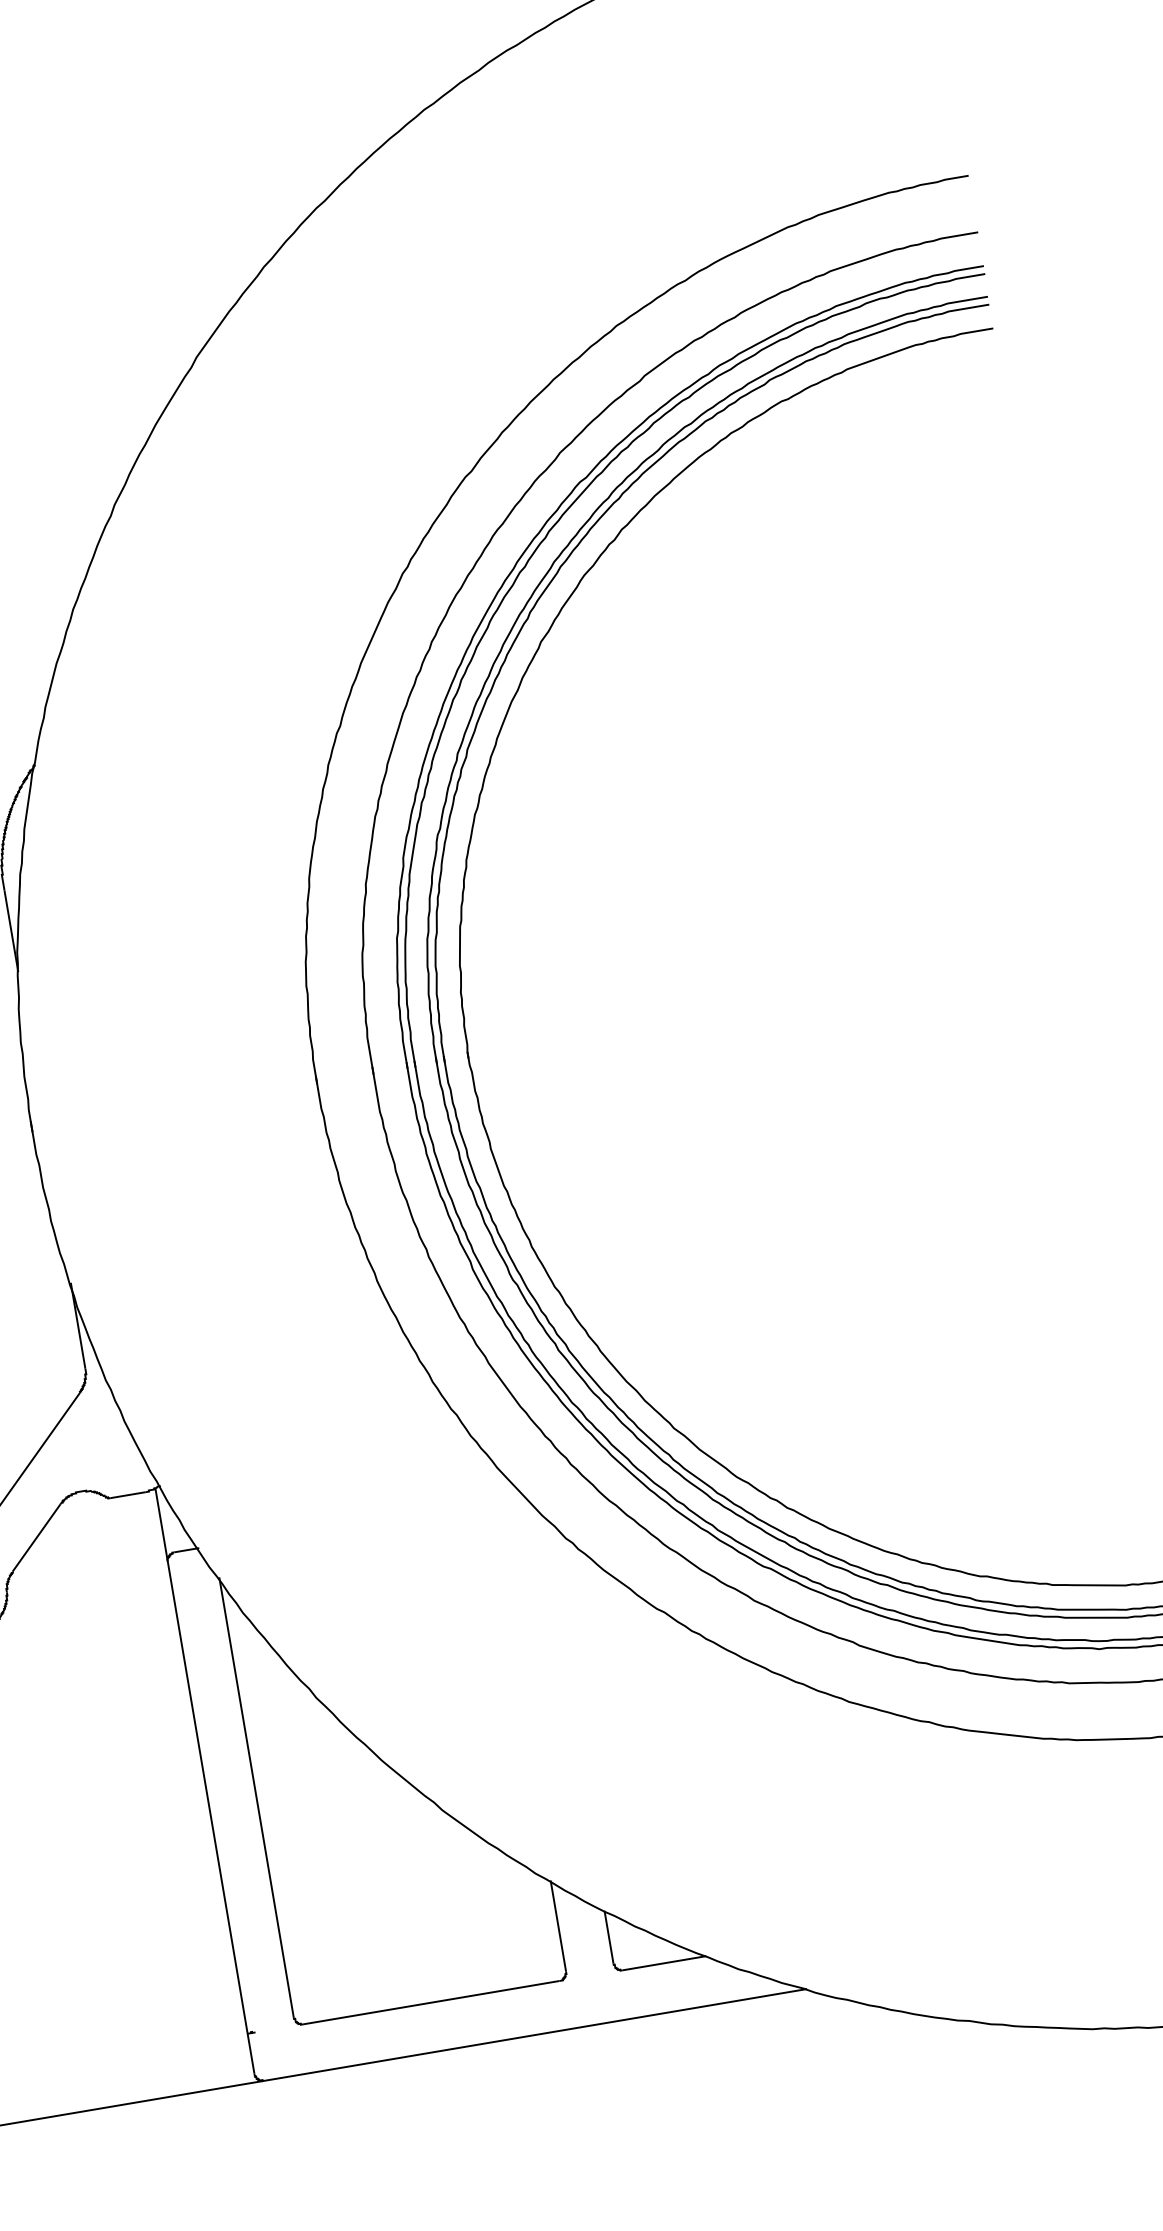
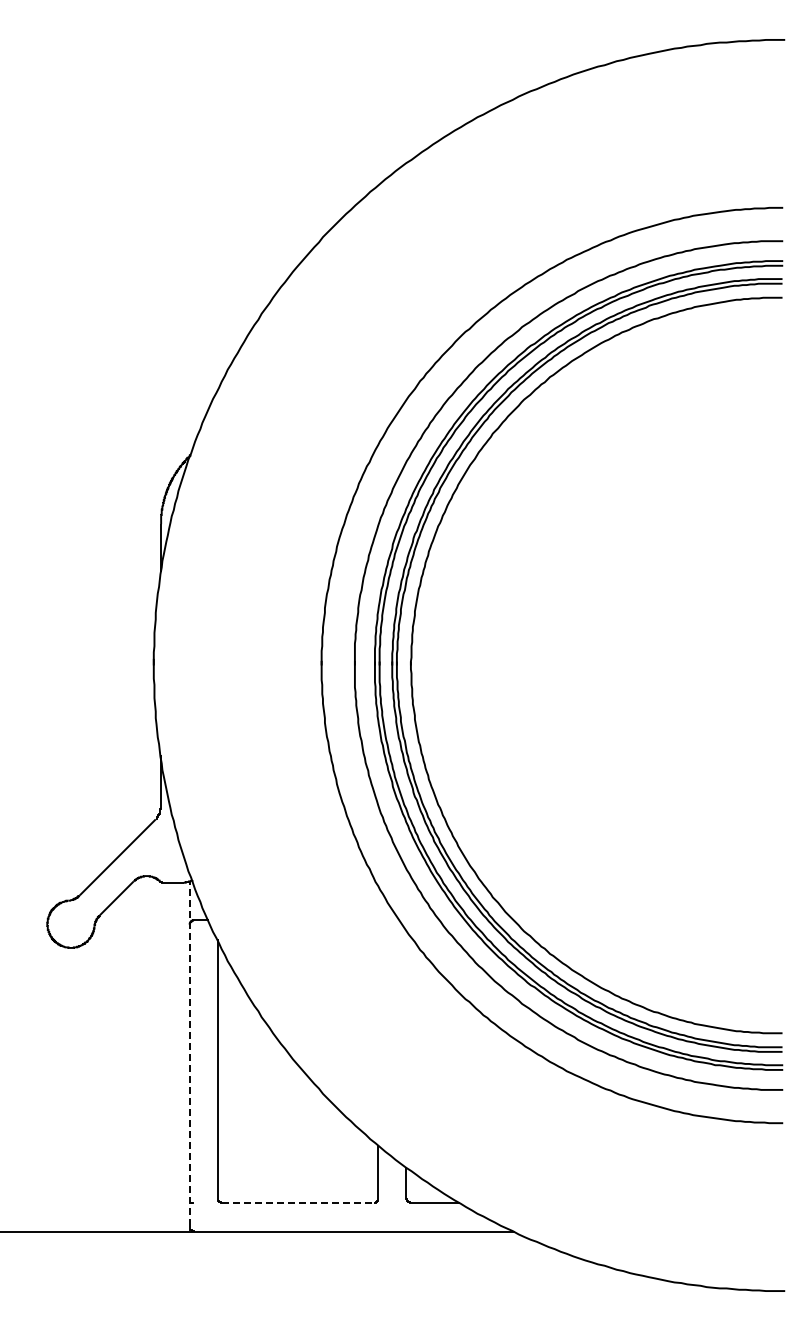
line: (204, 1780) -> (189, 1053), solid -> dashed
line: (430, 2003) -> (297, 1203), solid -> dashed

